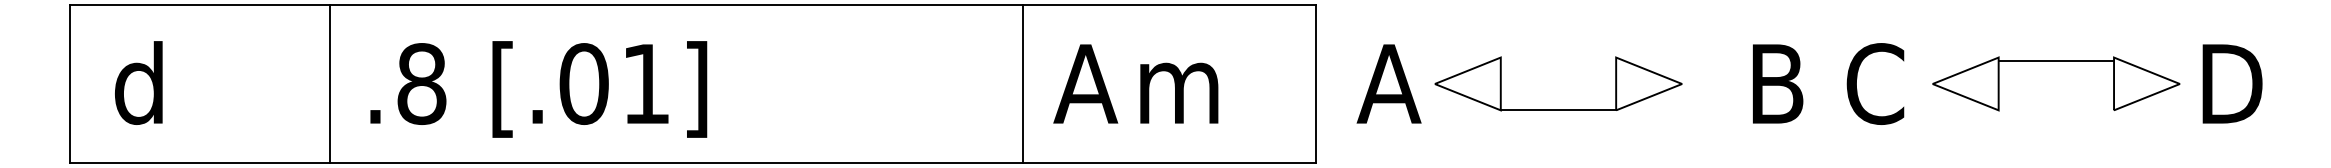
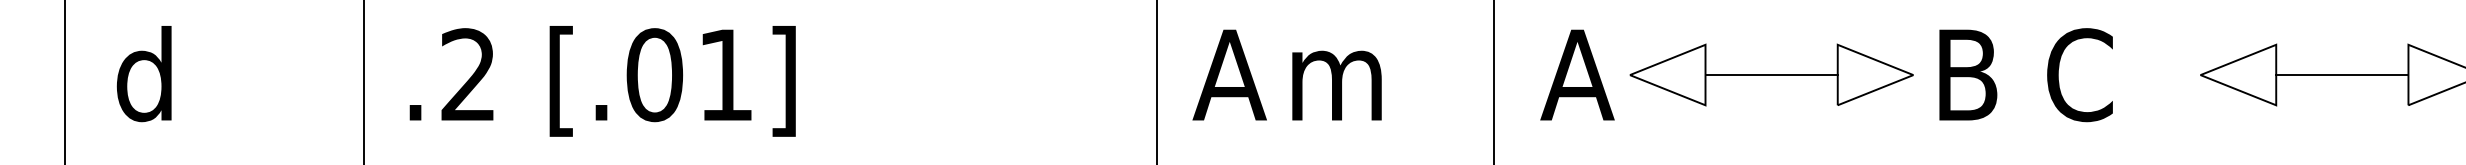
line: (2056, 61) -> (2342, 75), moved
text: (421, 83) -> (468, 74), .8 -> .2
text: (1828, 83) -> (2026, 74), moved
line: (1558, 110) -> (1771, 75), moved

